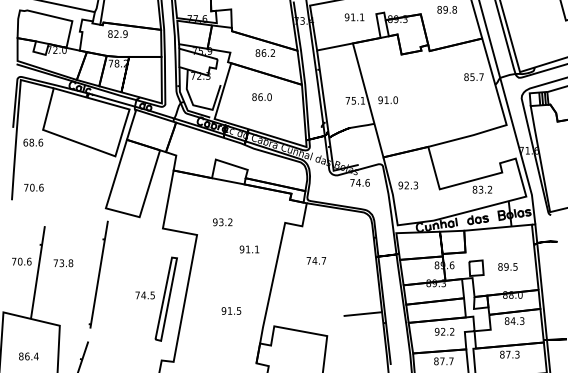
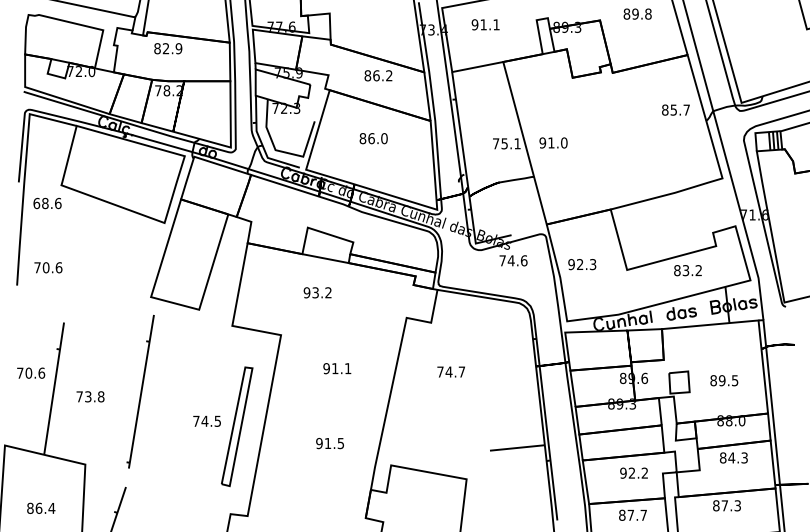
part: (354, 17) -> (485, 25), moved
part: (222, 222) -> (317, 293), moved
part: (249, 249) -> (337, 368), moved
part: (63, 263) -> (90, 397), moved

